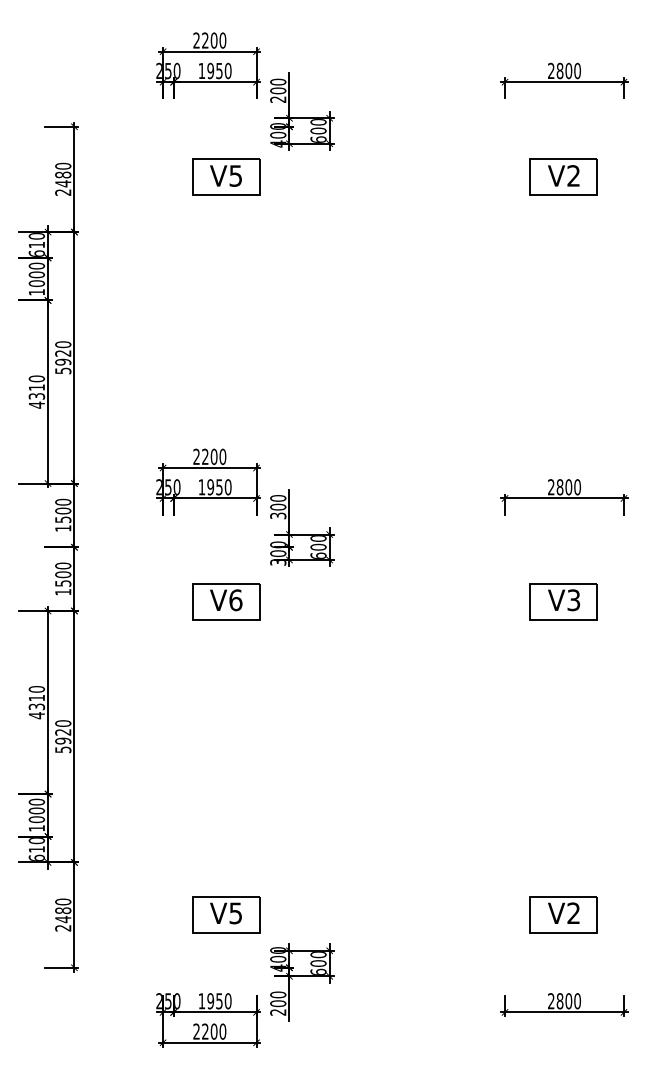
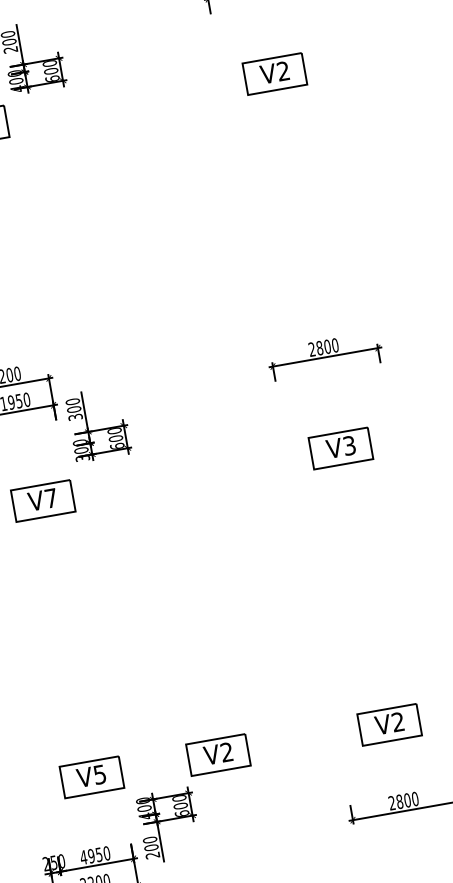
text: (235, 600) -> (50, 498), V6 -> V7
part: (369, 914) -> (218, 754), added
text: (201, 1001) -> (83, 857), 1950 -> 4950

